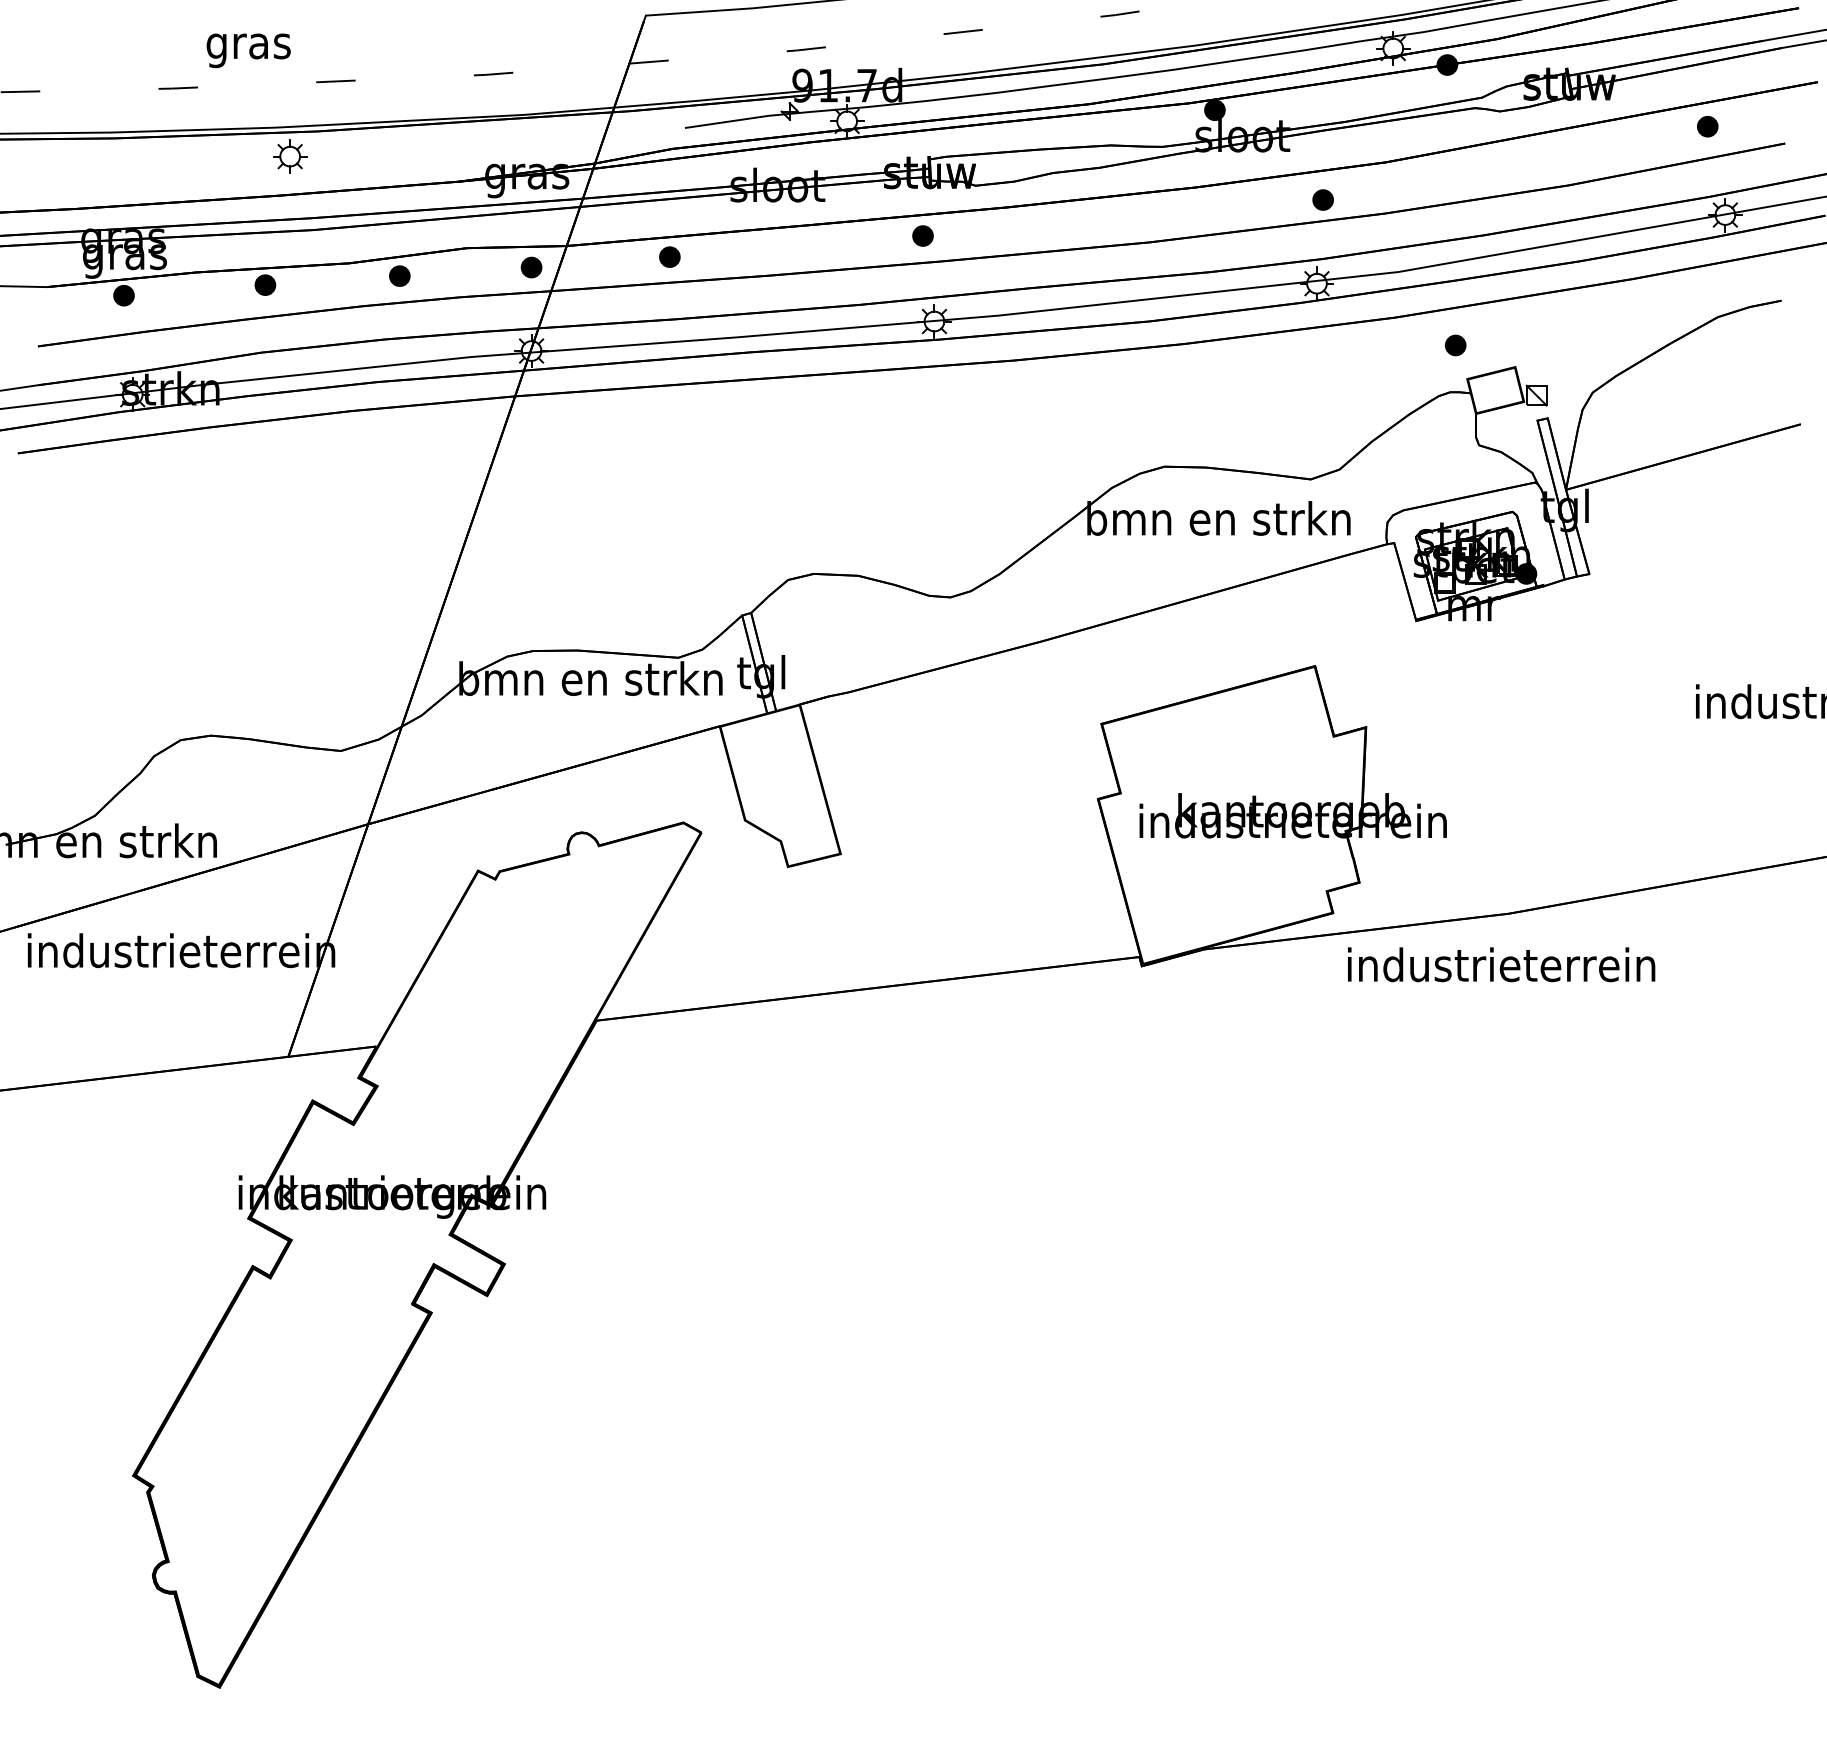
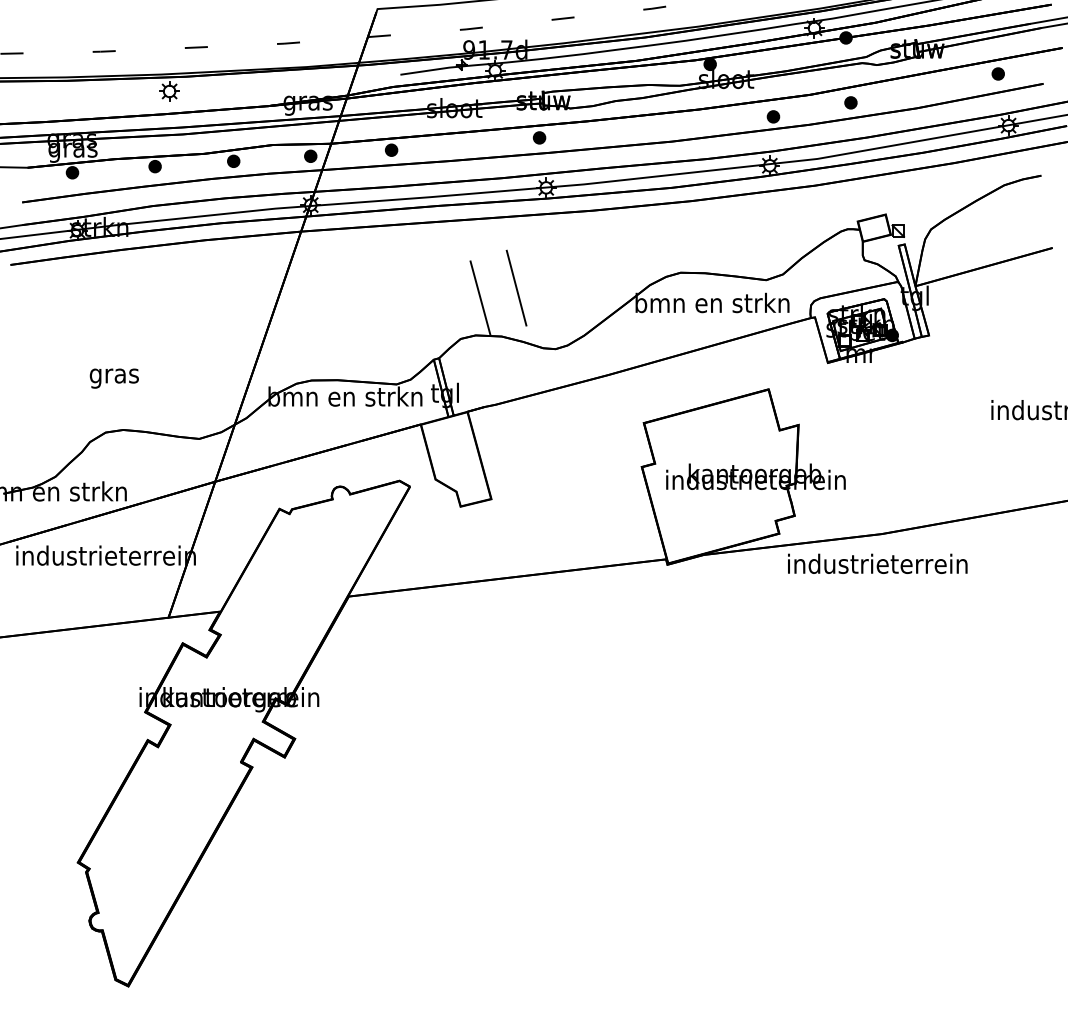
text: (247, 50) -> (113, 378), moved
part: (1454, 344) -> (850, 102), moved
line: (883, 491) -> (516, 287), added
line: (821, 509) -> (480, 297), added

